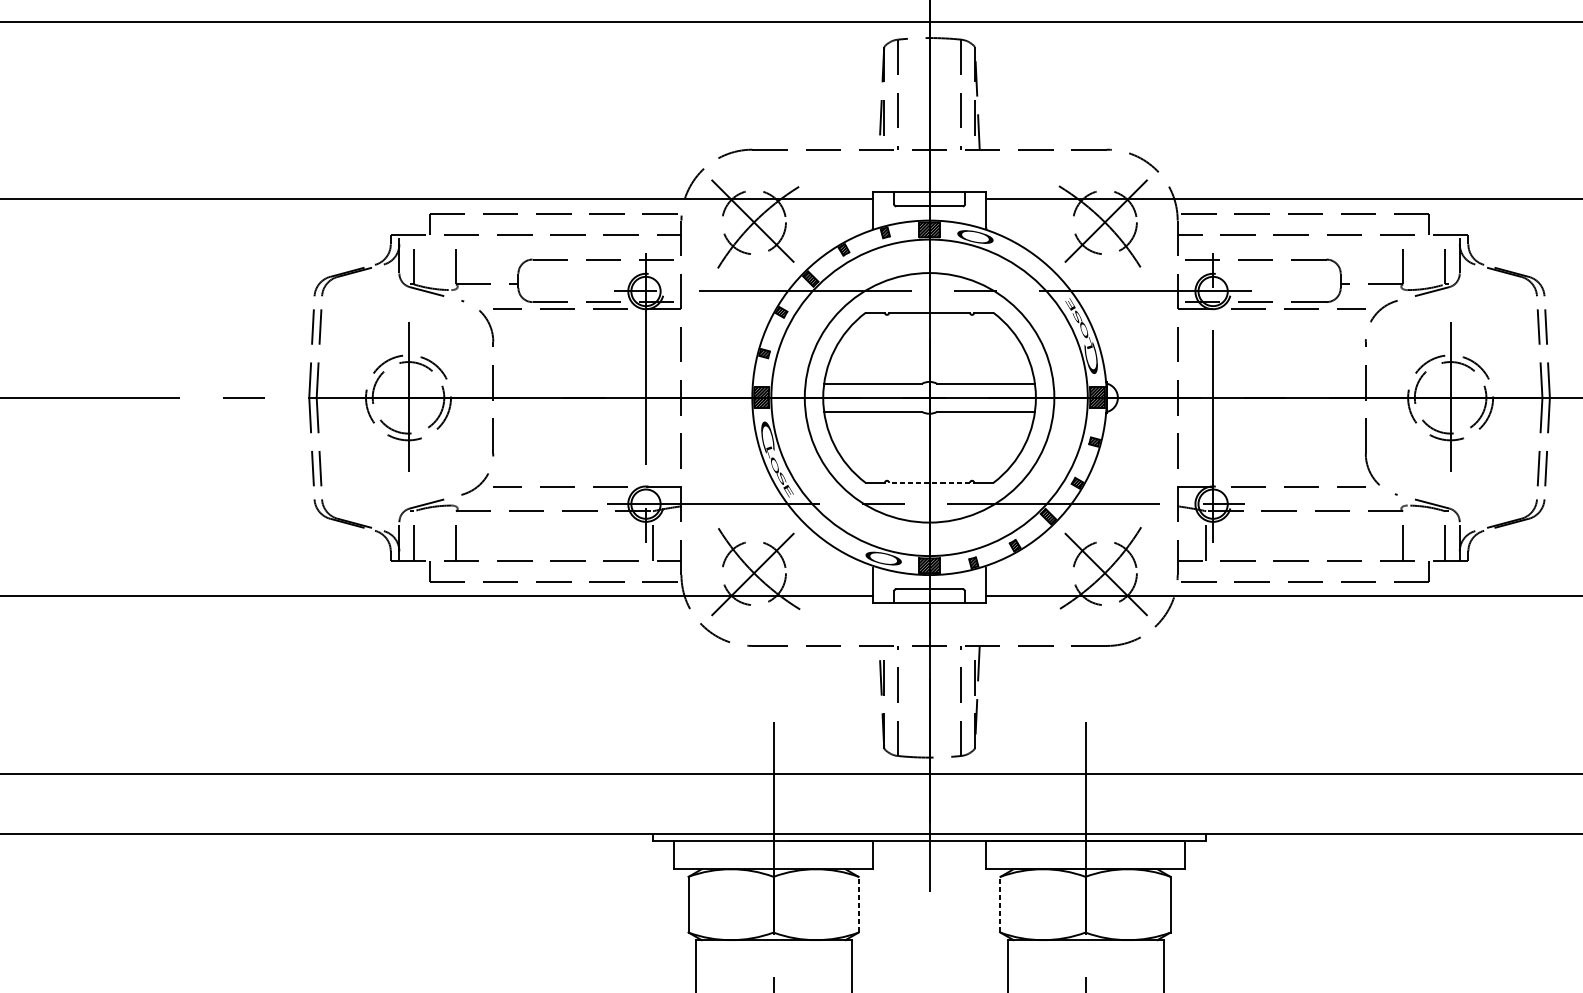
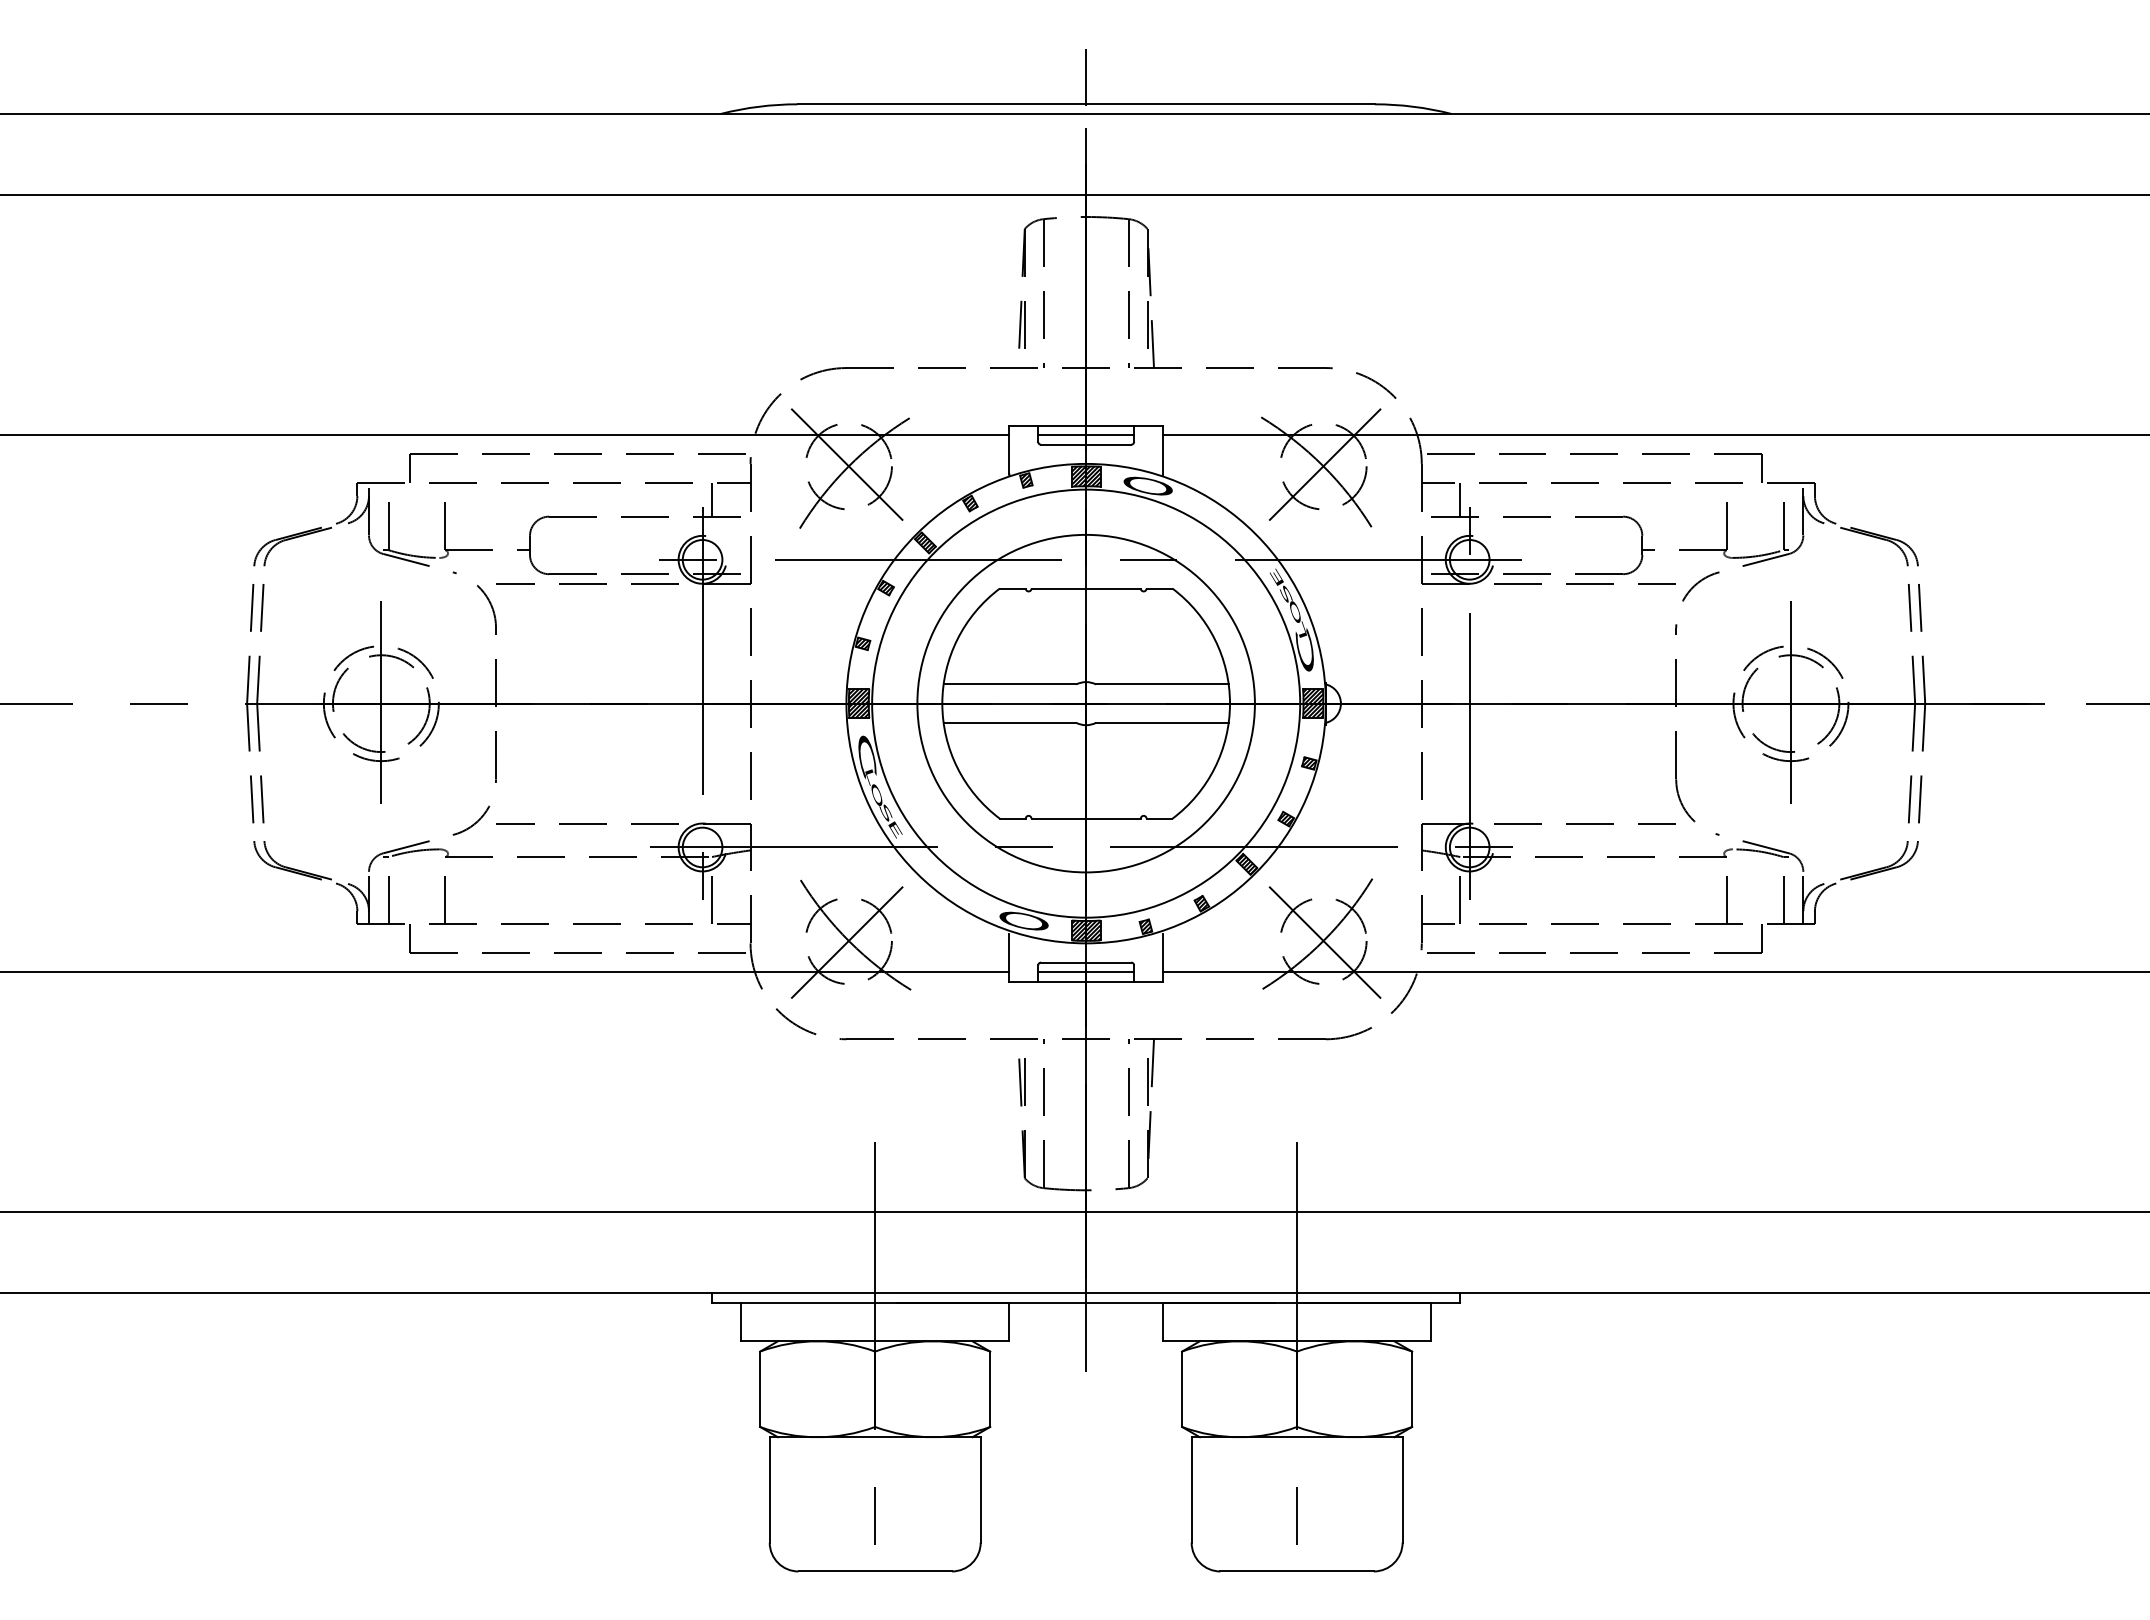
line: (929, 199) -> (1086, 435), added
line: (653, 246) -> (712, 499), added
line: (1206, 246) -> (1460, 499), added
line: (929, 482) -> (1086, 818), dashed -> solid
line: (929, 596) -> (1086, 972), added
line: (858, 904) -> (990, 1389), dashed -> solid
line: (1000, 904) -> (1182, 1389), dashed -> solid

